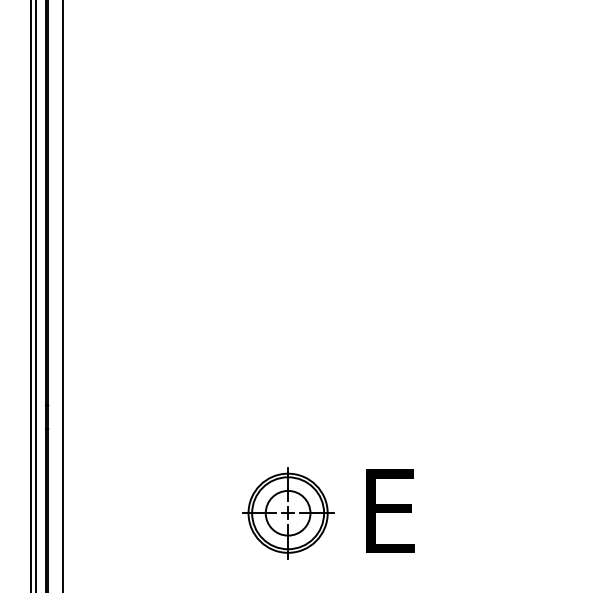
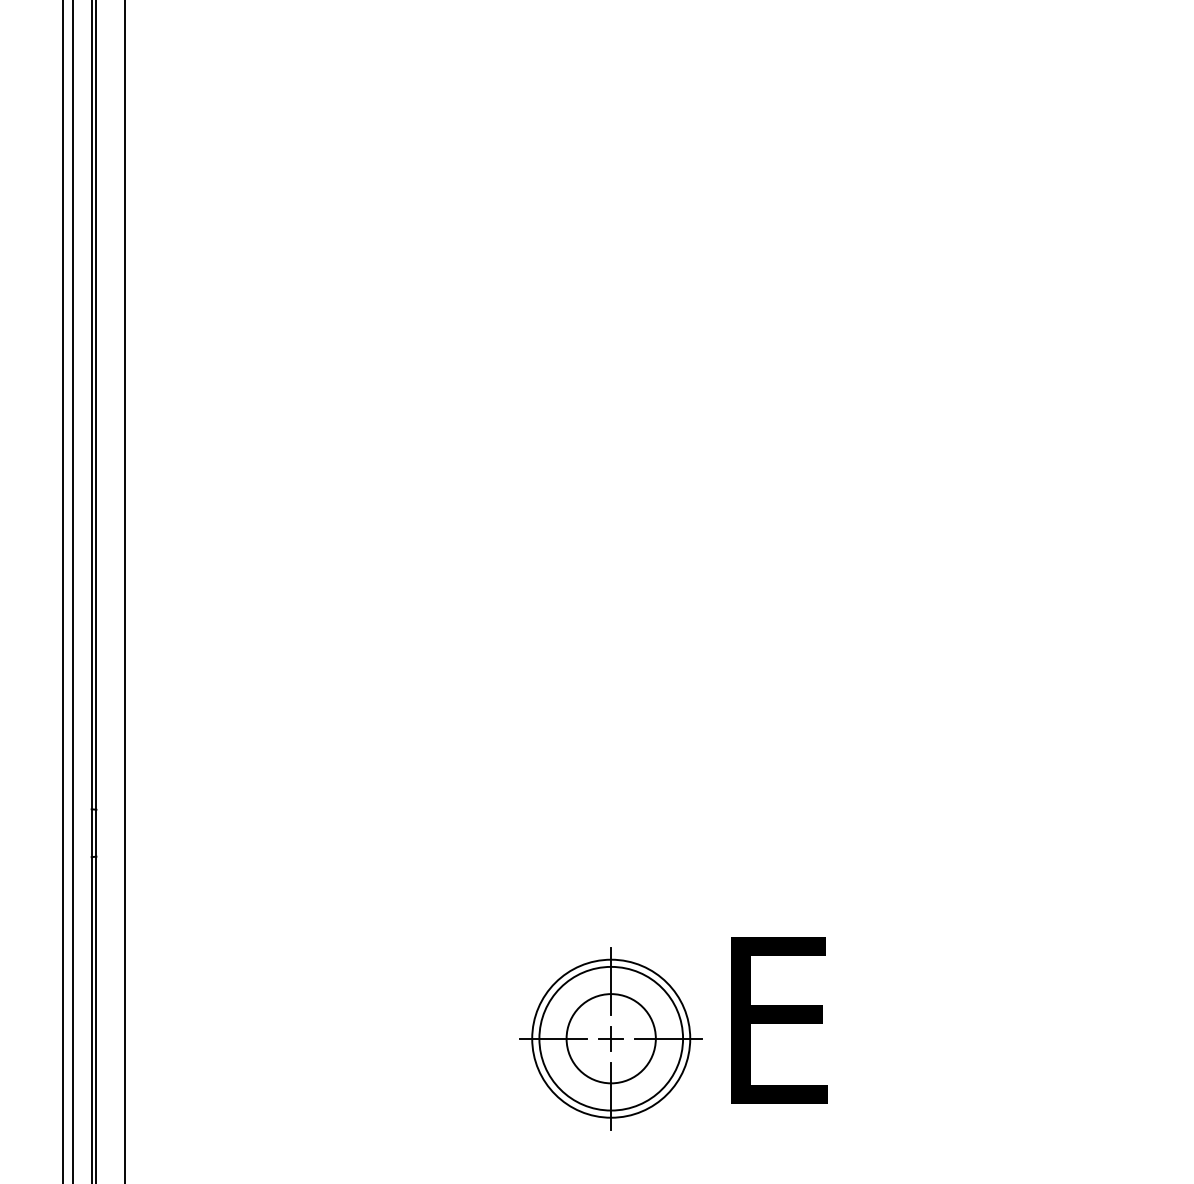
part: (288, 513) -> (611, 1039), moved

